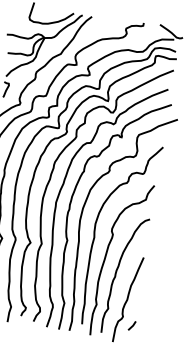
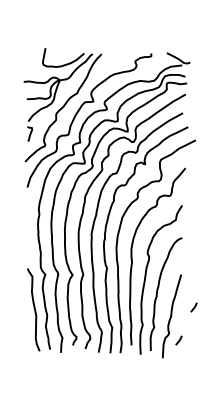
line: (151, 293) -> (193, 307), added

